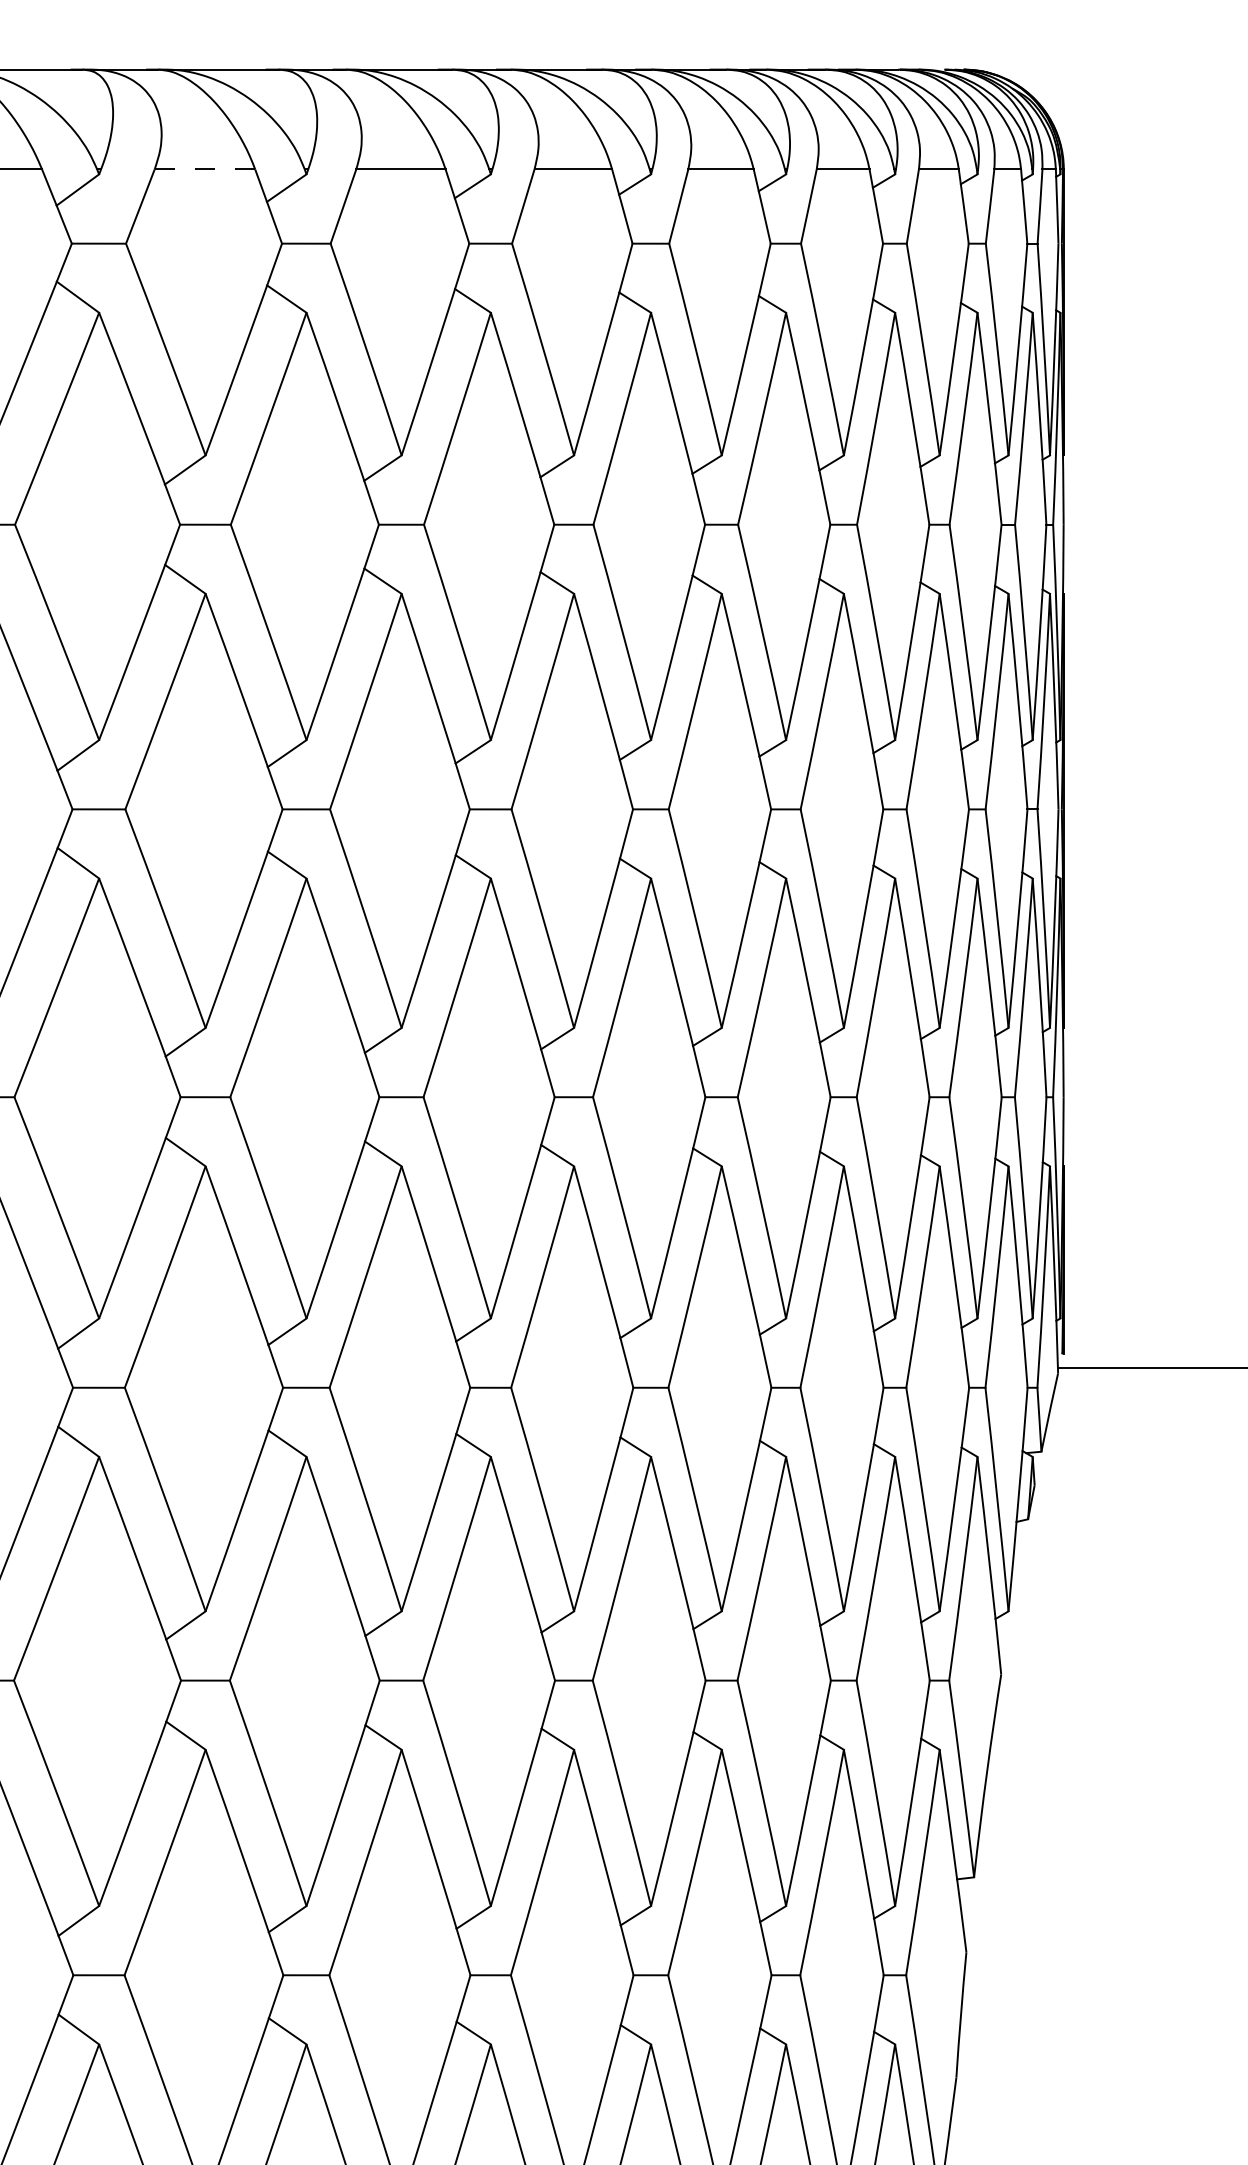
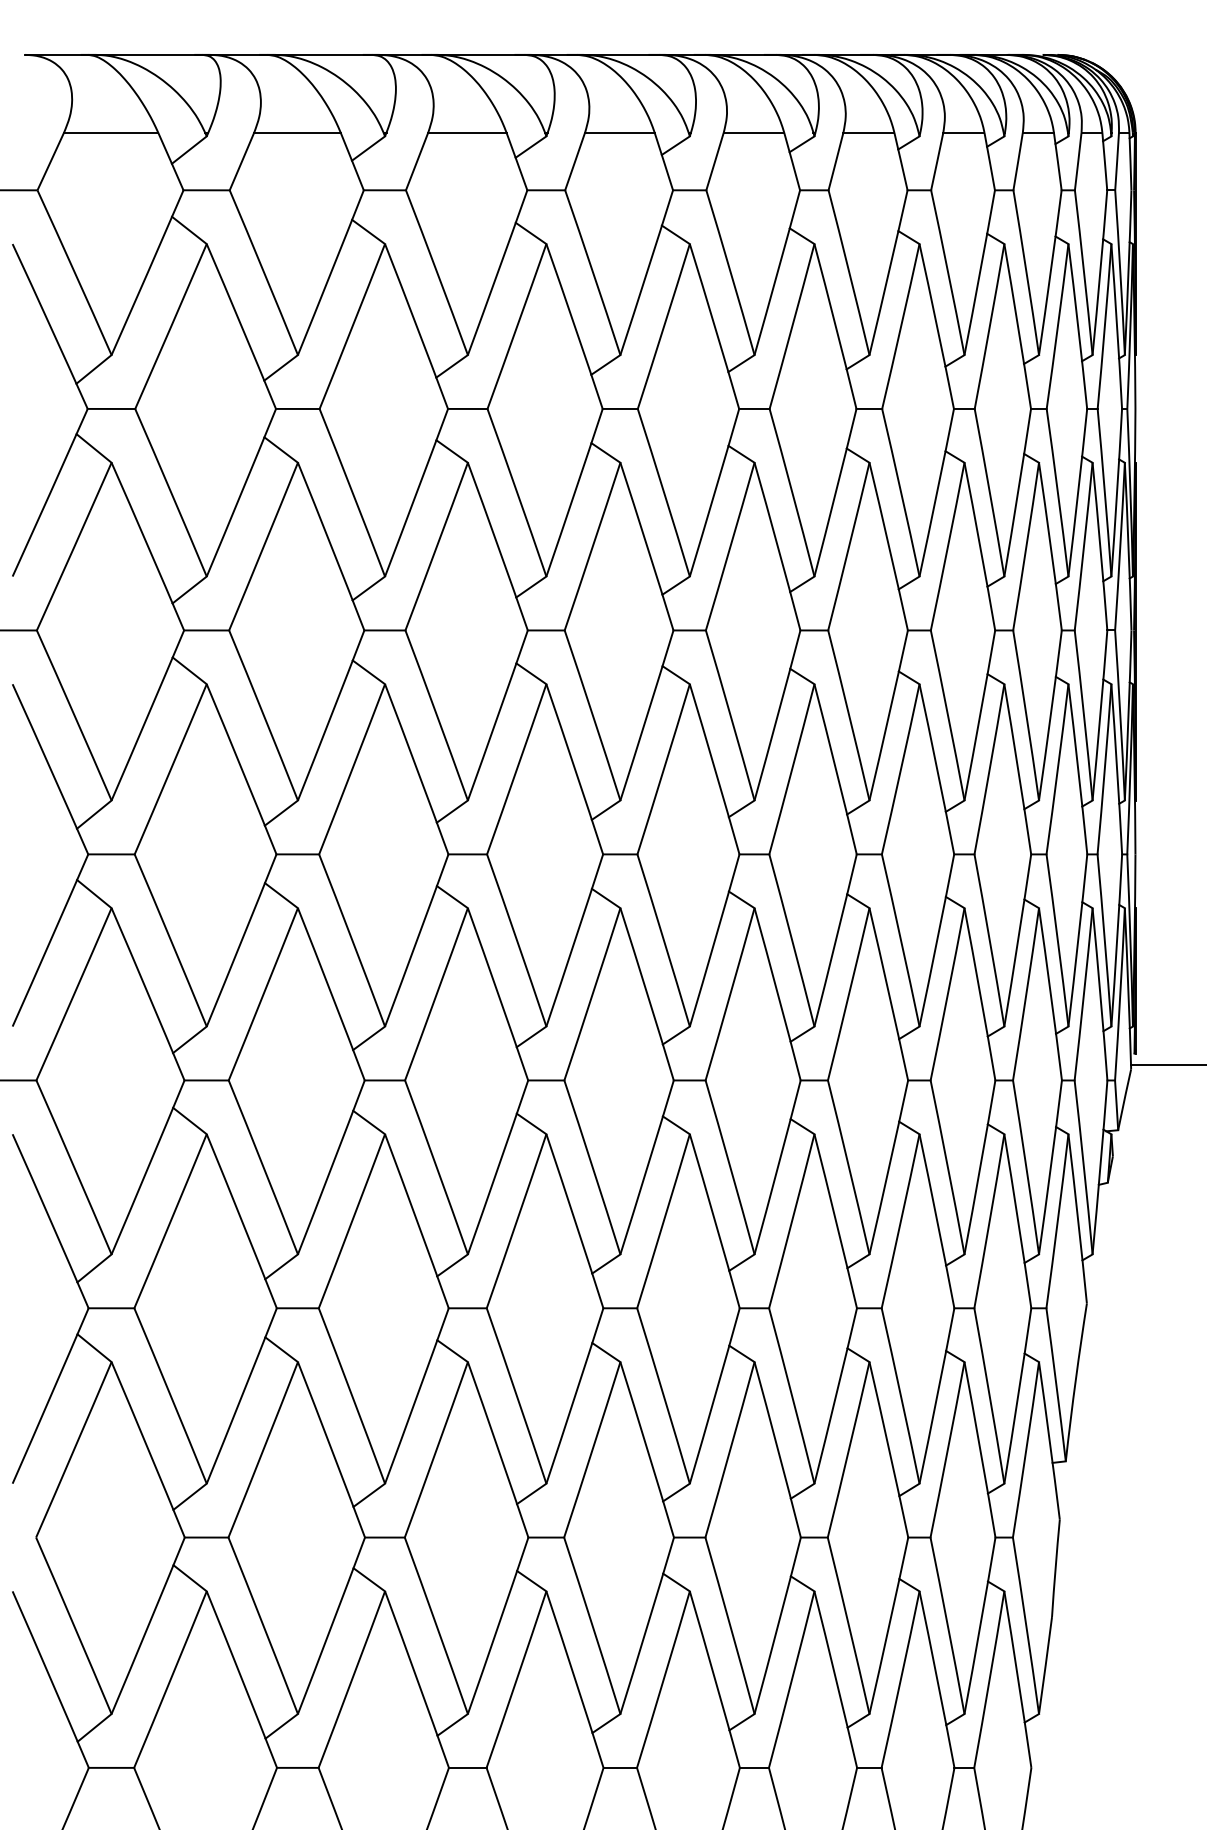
line: (205, 169) -> (467, 132), dashed -> solid

